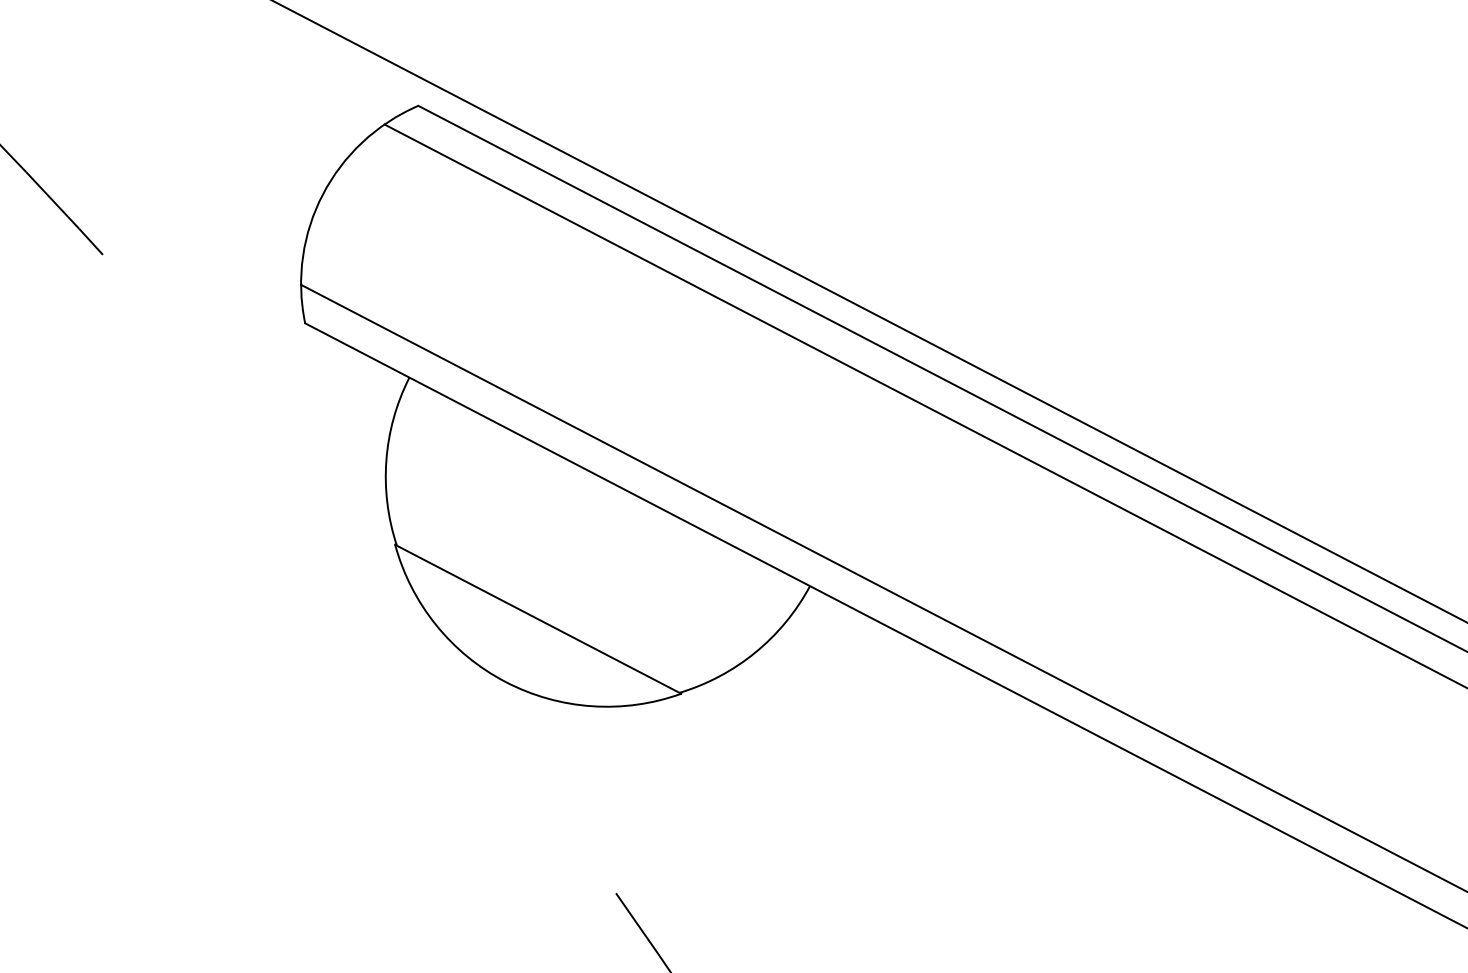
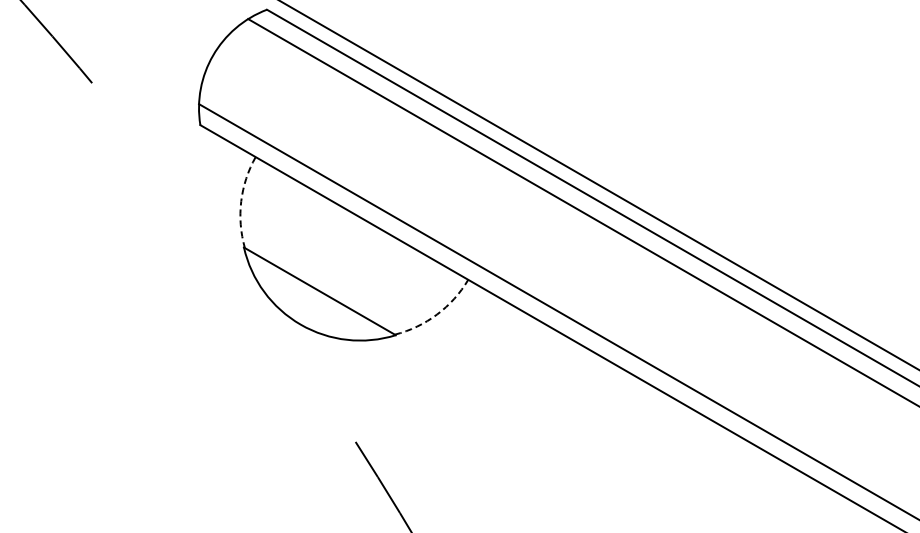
arc: (386, 460) -> (241, 201), solid -> dashed
arc: (756, 652) -> (437, 314), solid -> dashed

